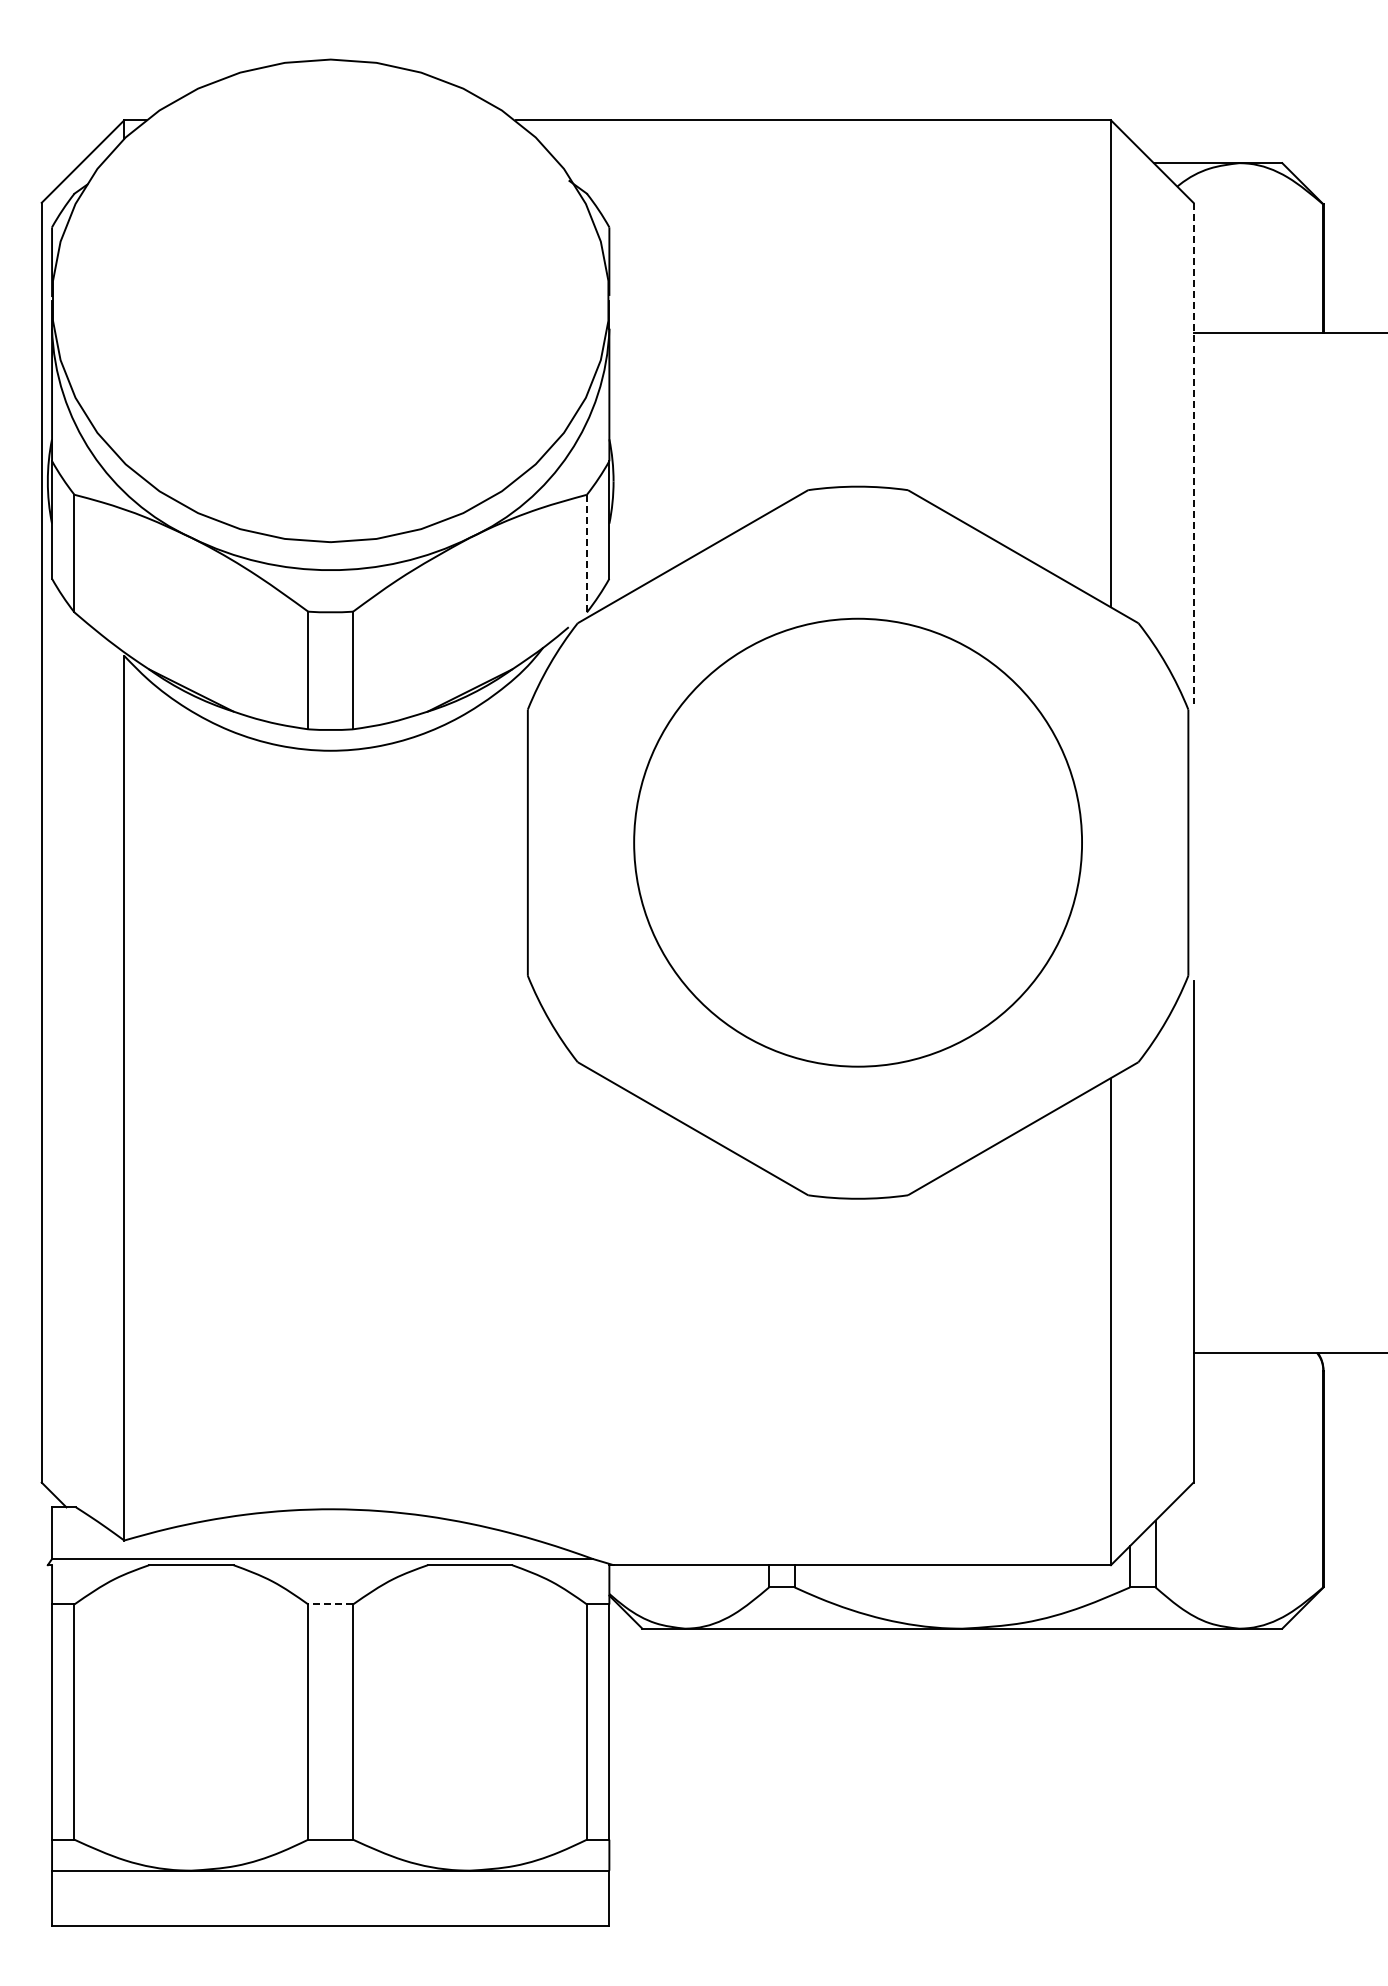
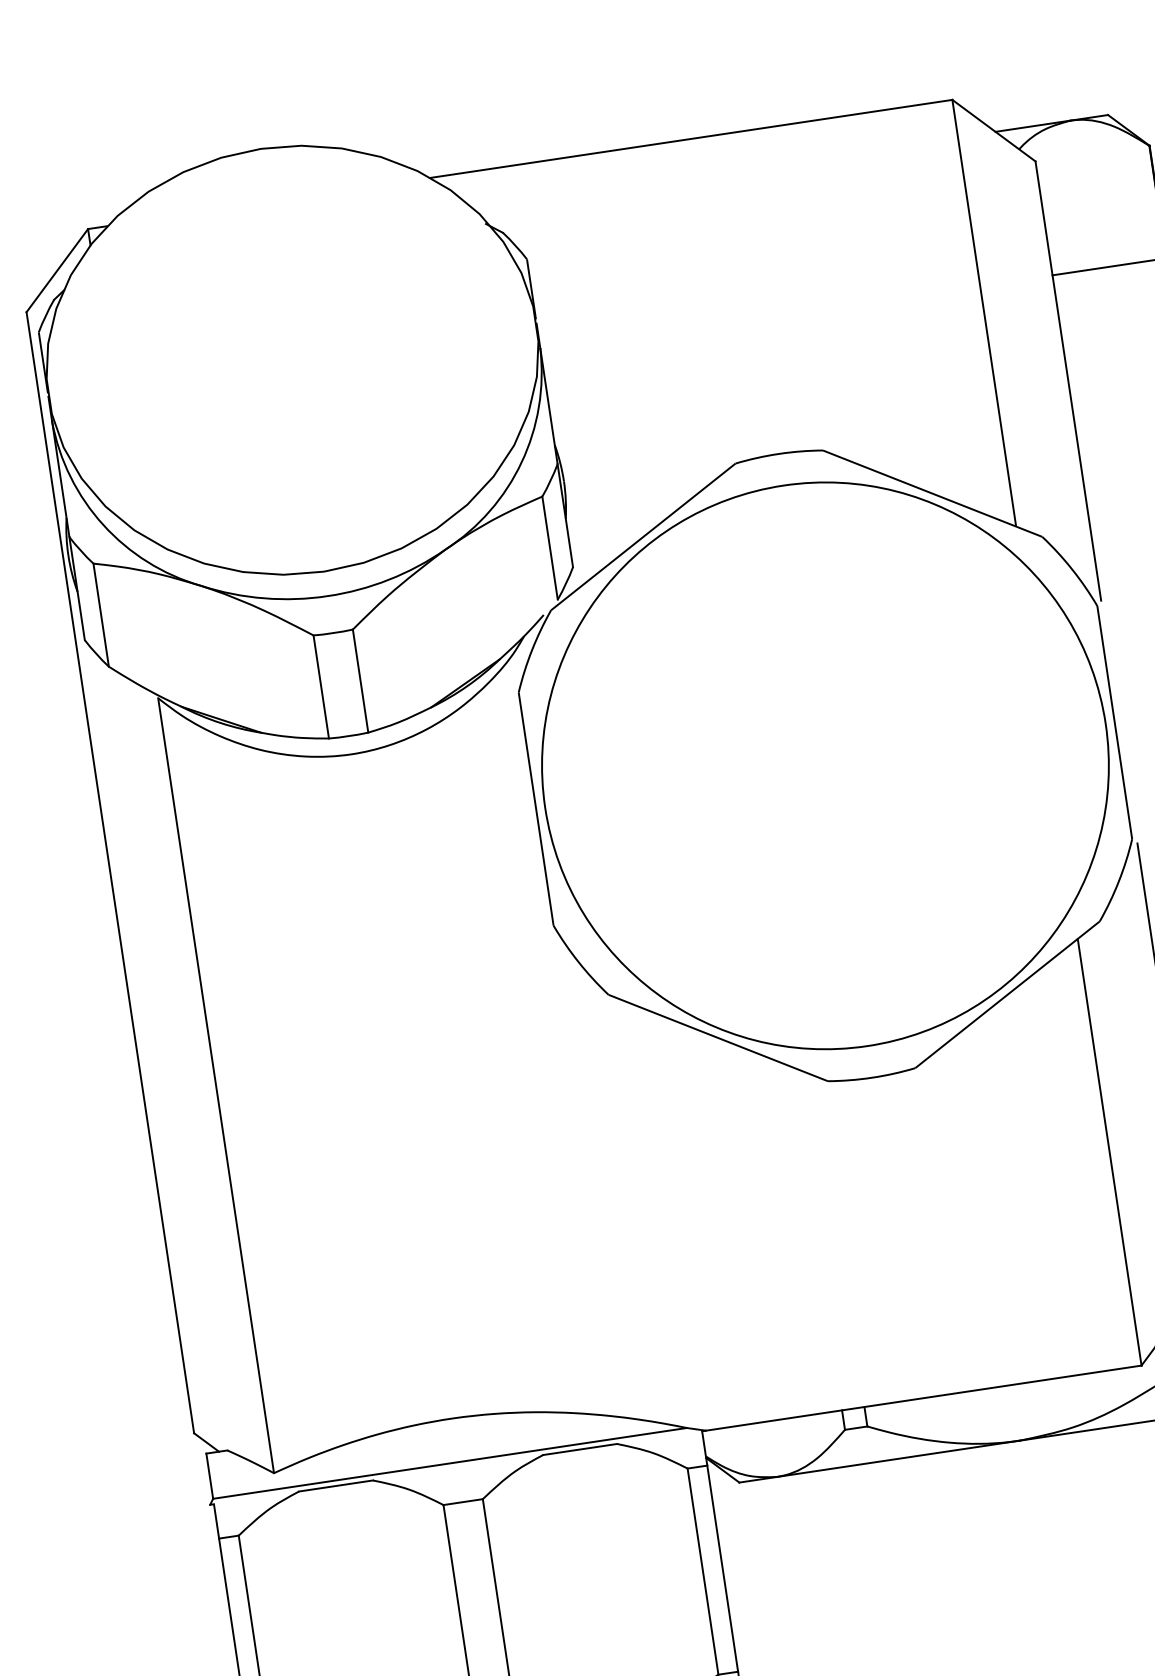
line: (1193, 453) -> (1068, 380), dashed -> solid
line: (586, 553) -> (549, 548), dashed -> solid
circle: (858, 842) -> (825, 765), size x1.43
line: (330, 1604) -> (463, 1502), dashed -> solid

